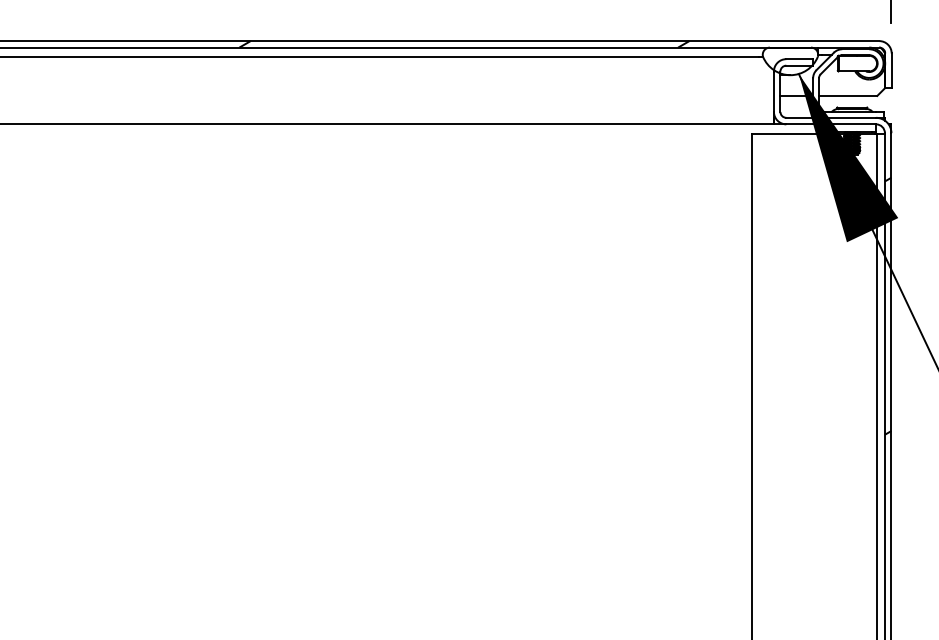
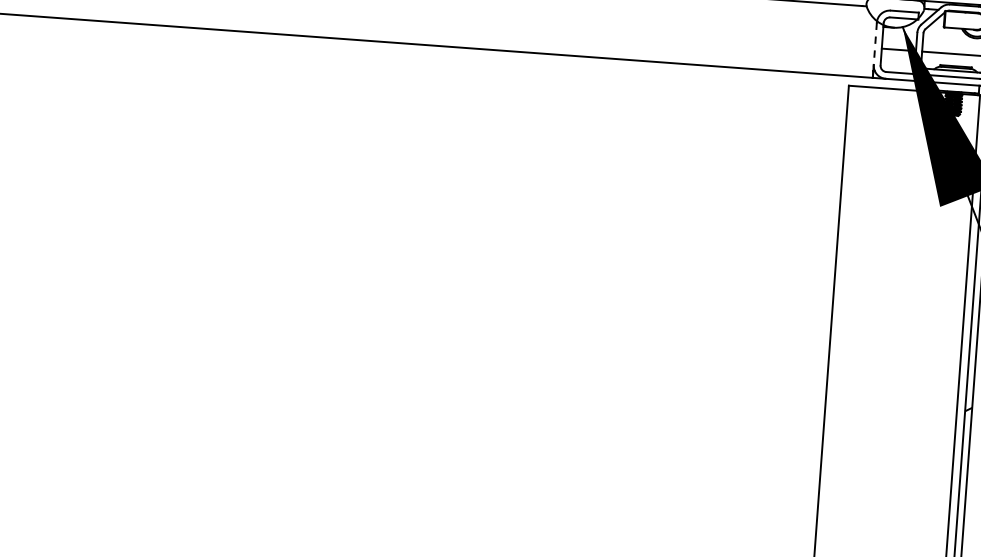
line: (773, 92) -> (874, 44), solid -> dashed

